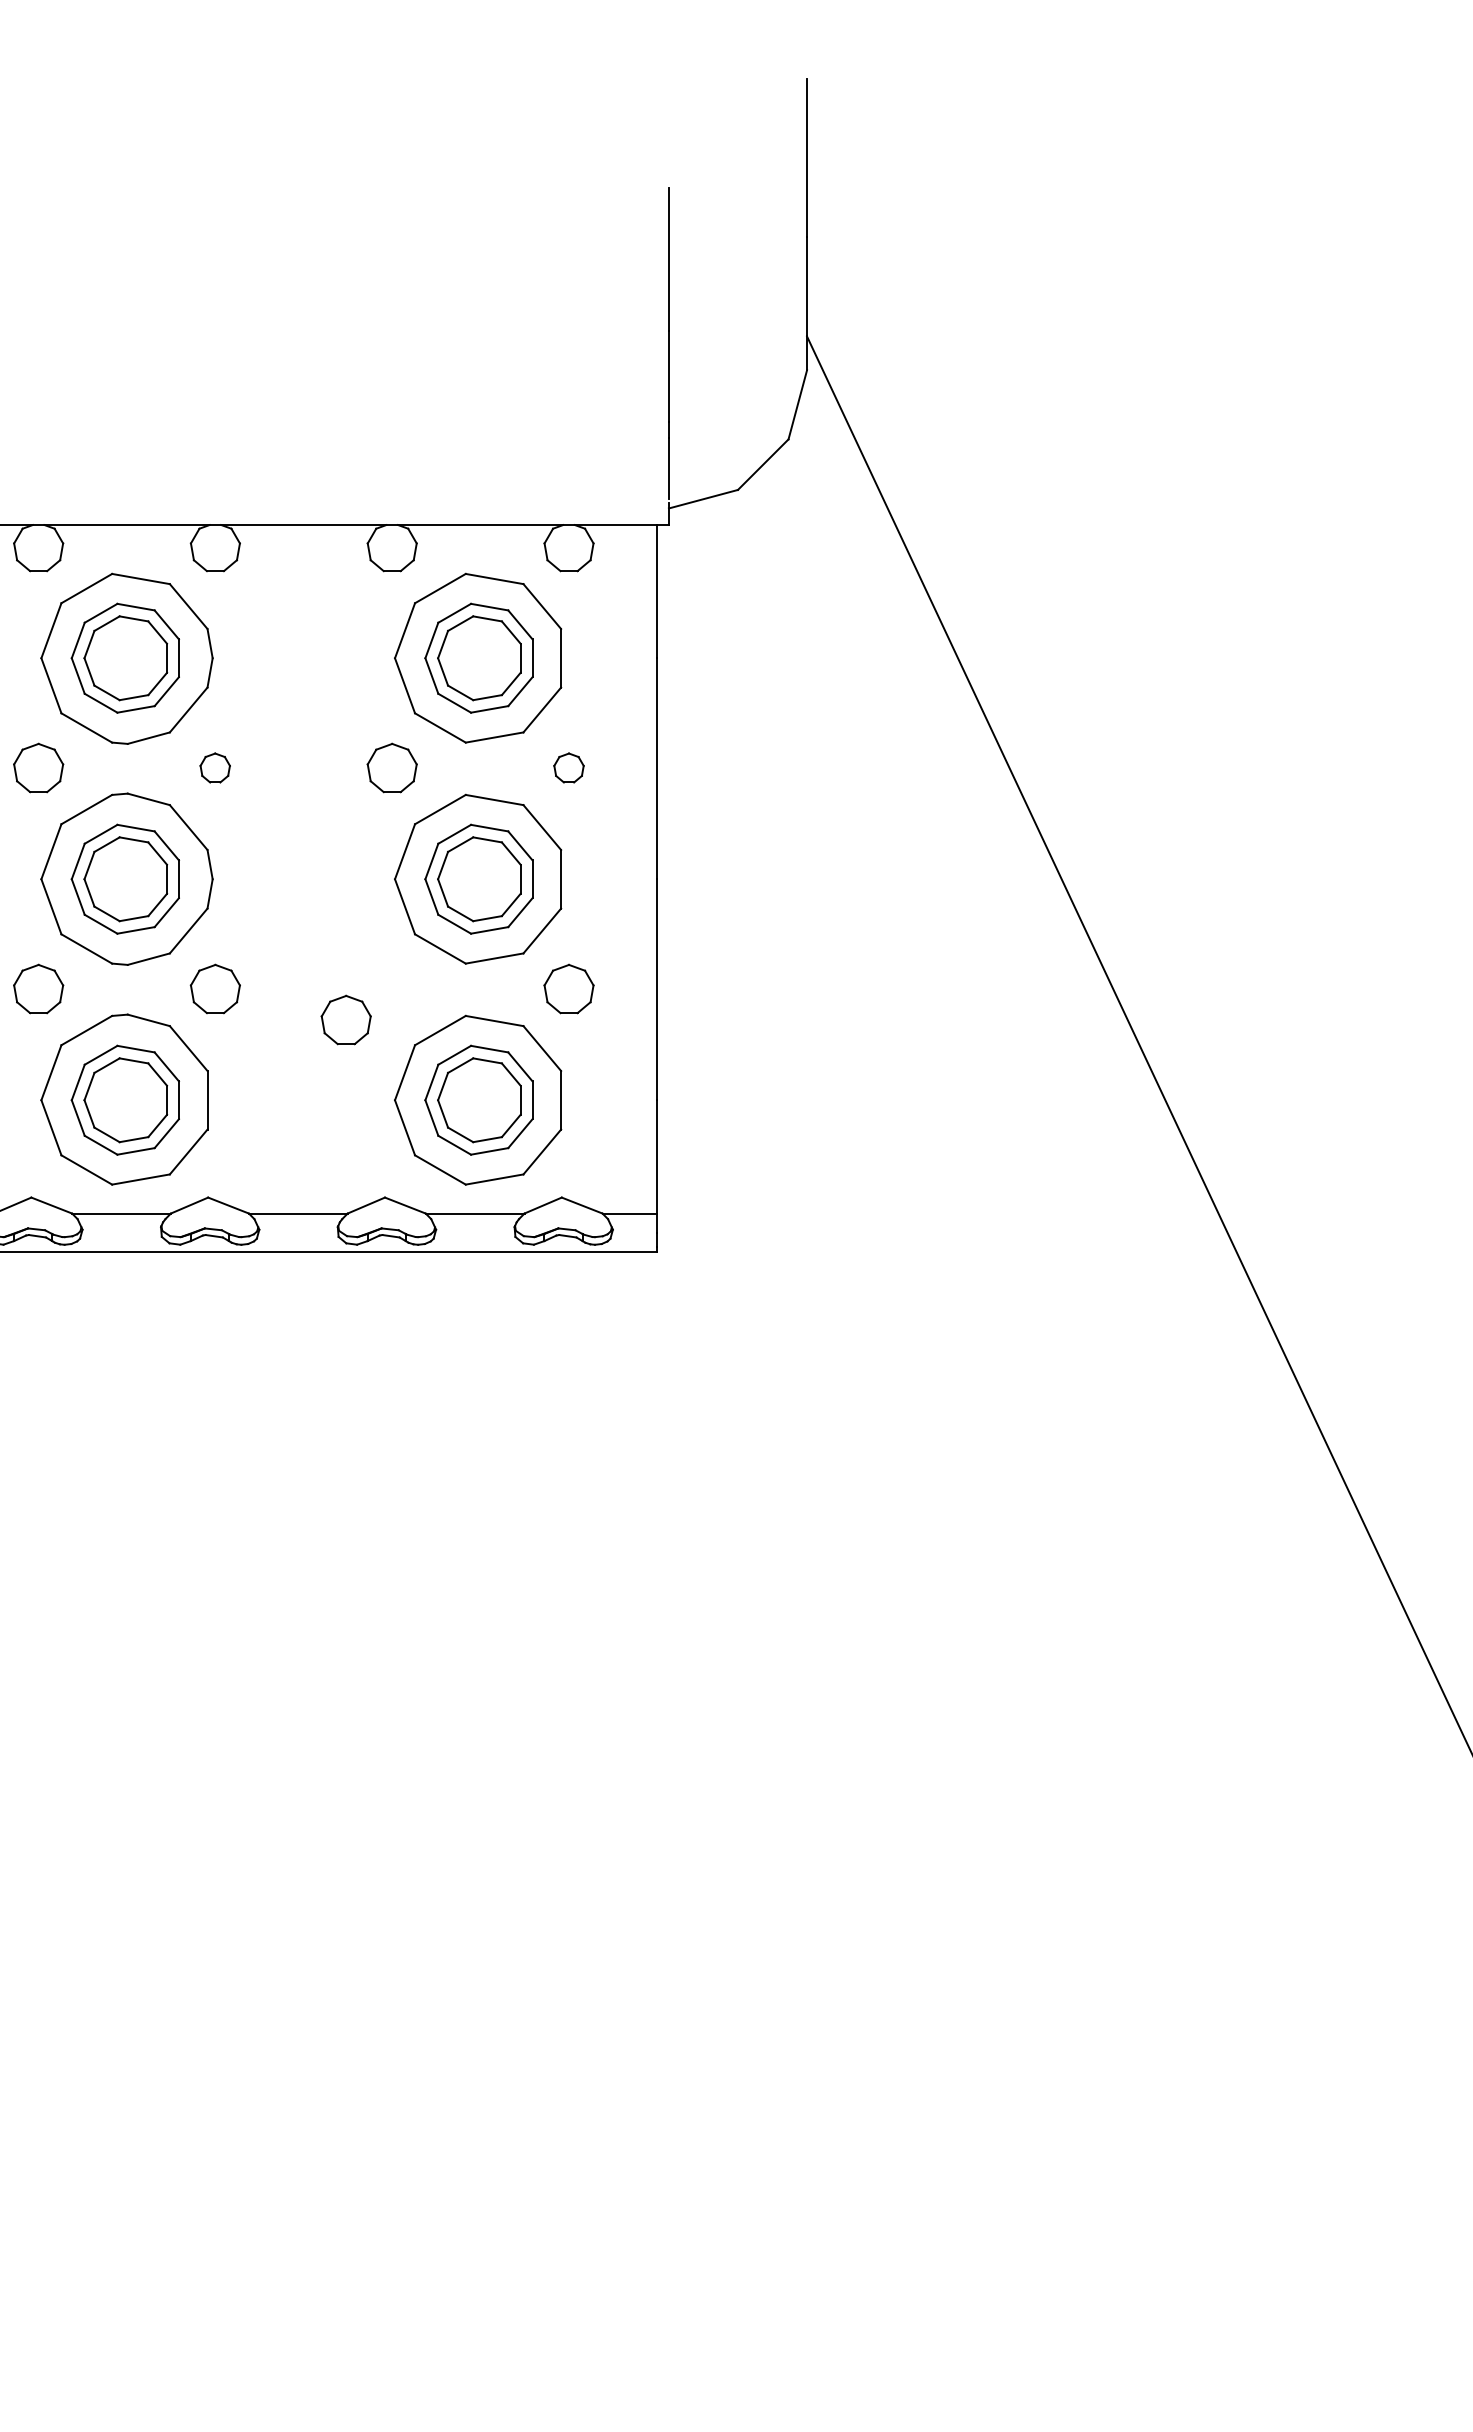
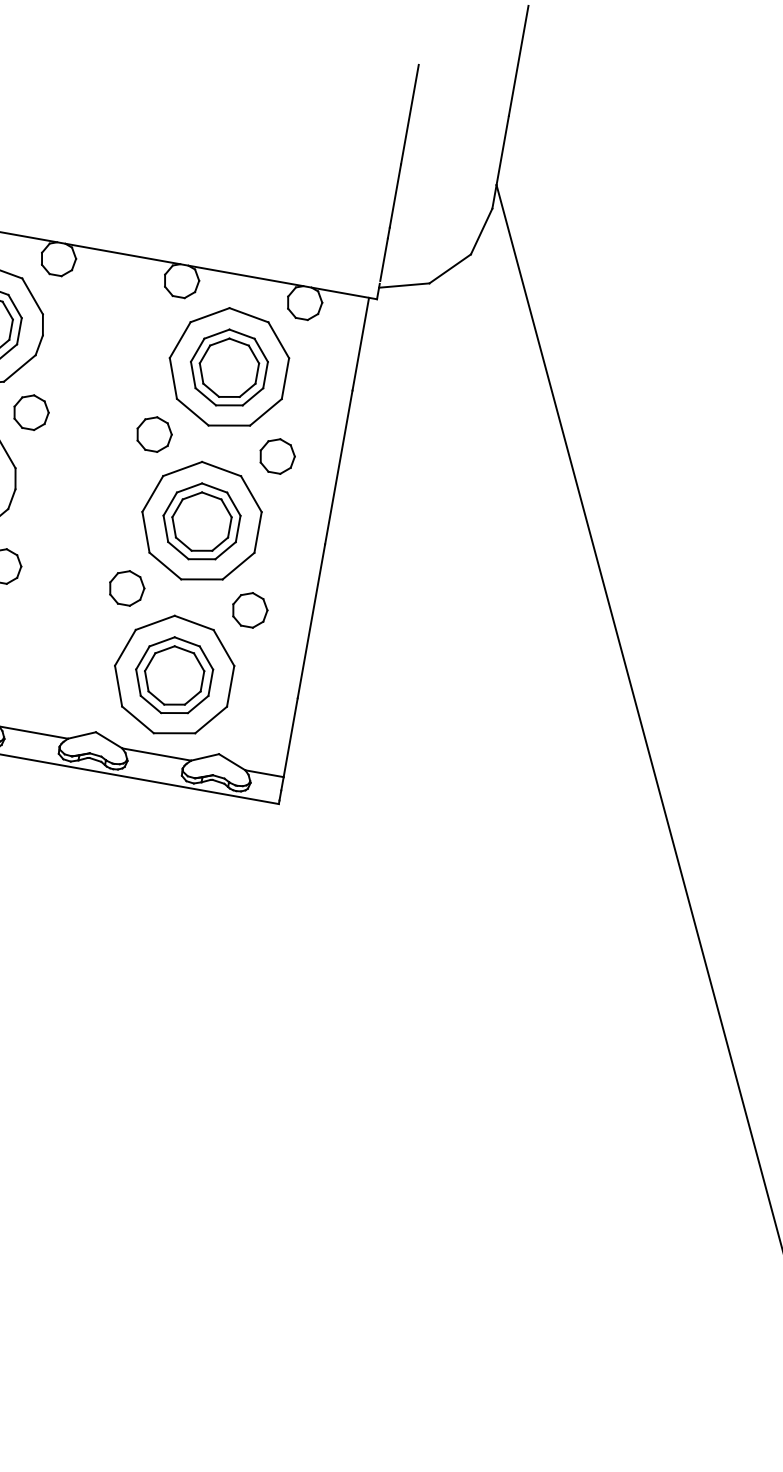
part: (214, 767) -> (30, 411), size x1.67
part: (568, 767) -> (277, 455), size x1.67
part: (345, 1019) -> (126, 587), moved

